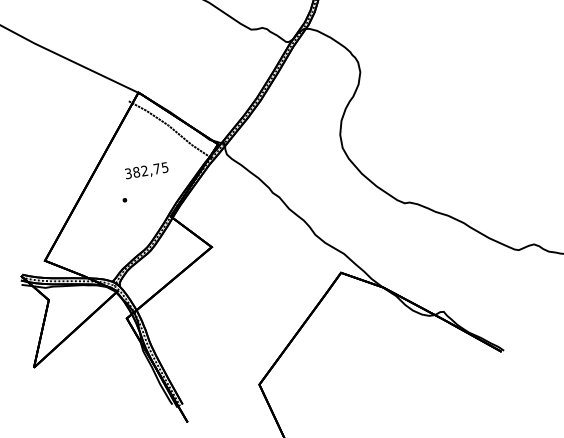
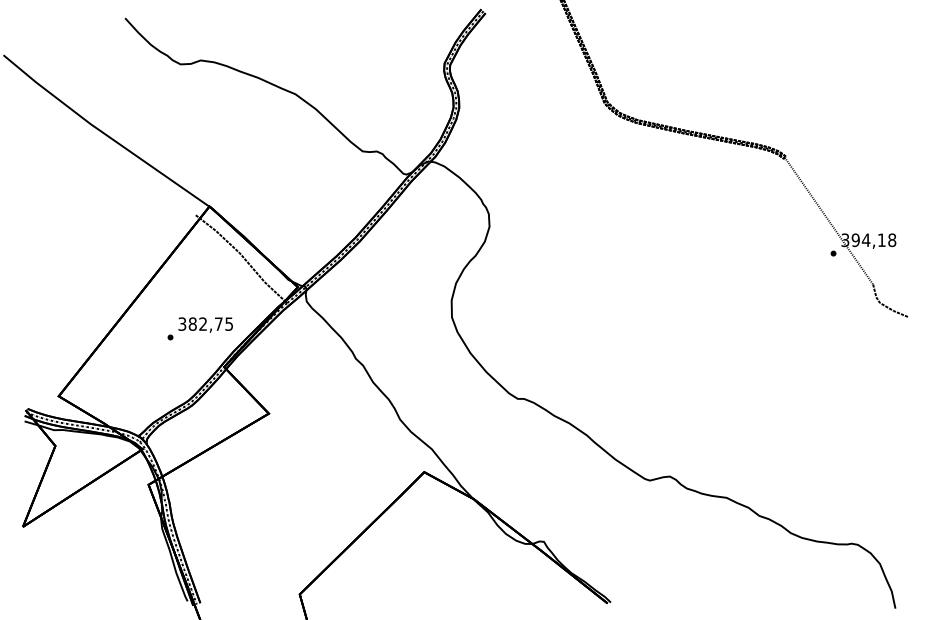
text: (146, 170) -> (205, 324), moved

